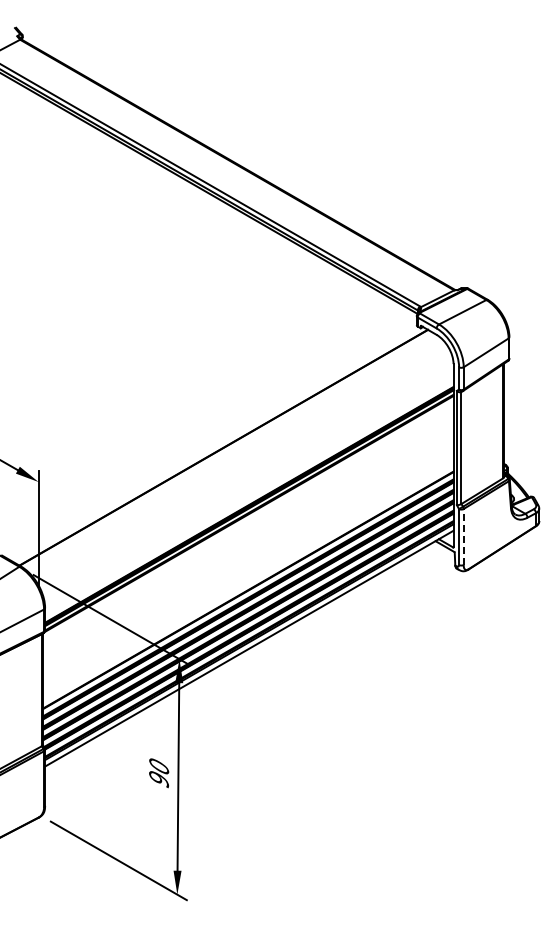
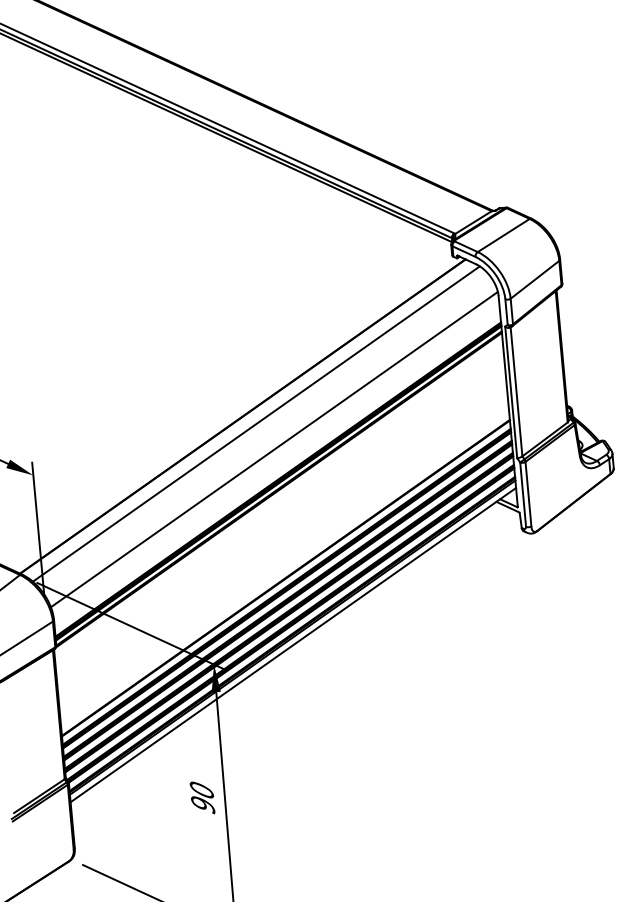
line: (234, 454) -> (255, 423), added
line: (248, 478) -> (274, 449), added
line: (463, 536) -> (528, 493), dashed -> solid

